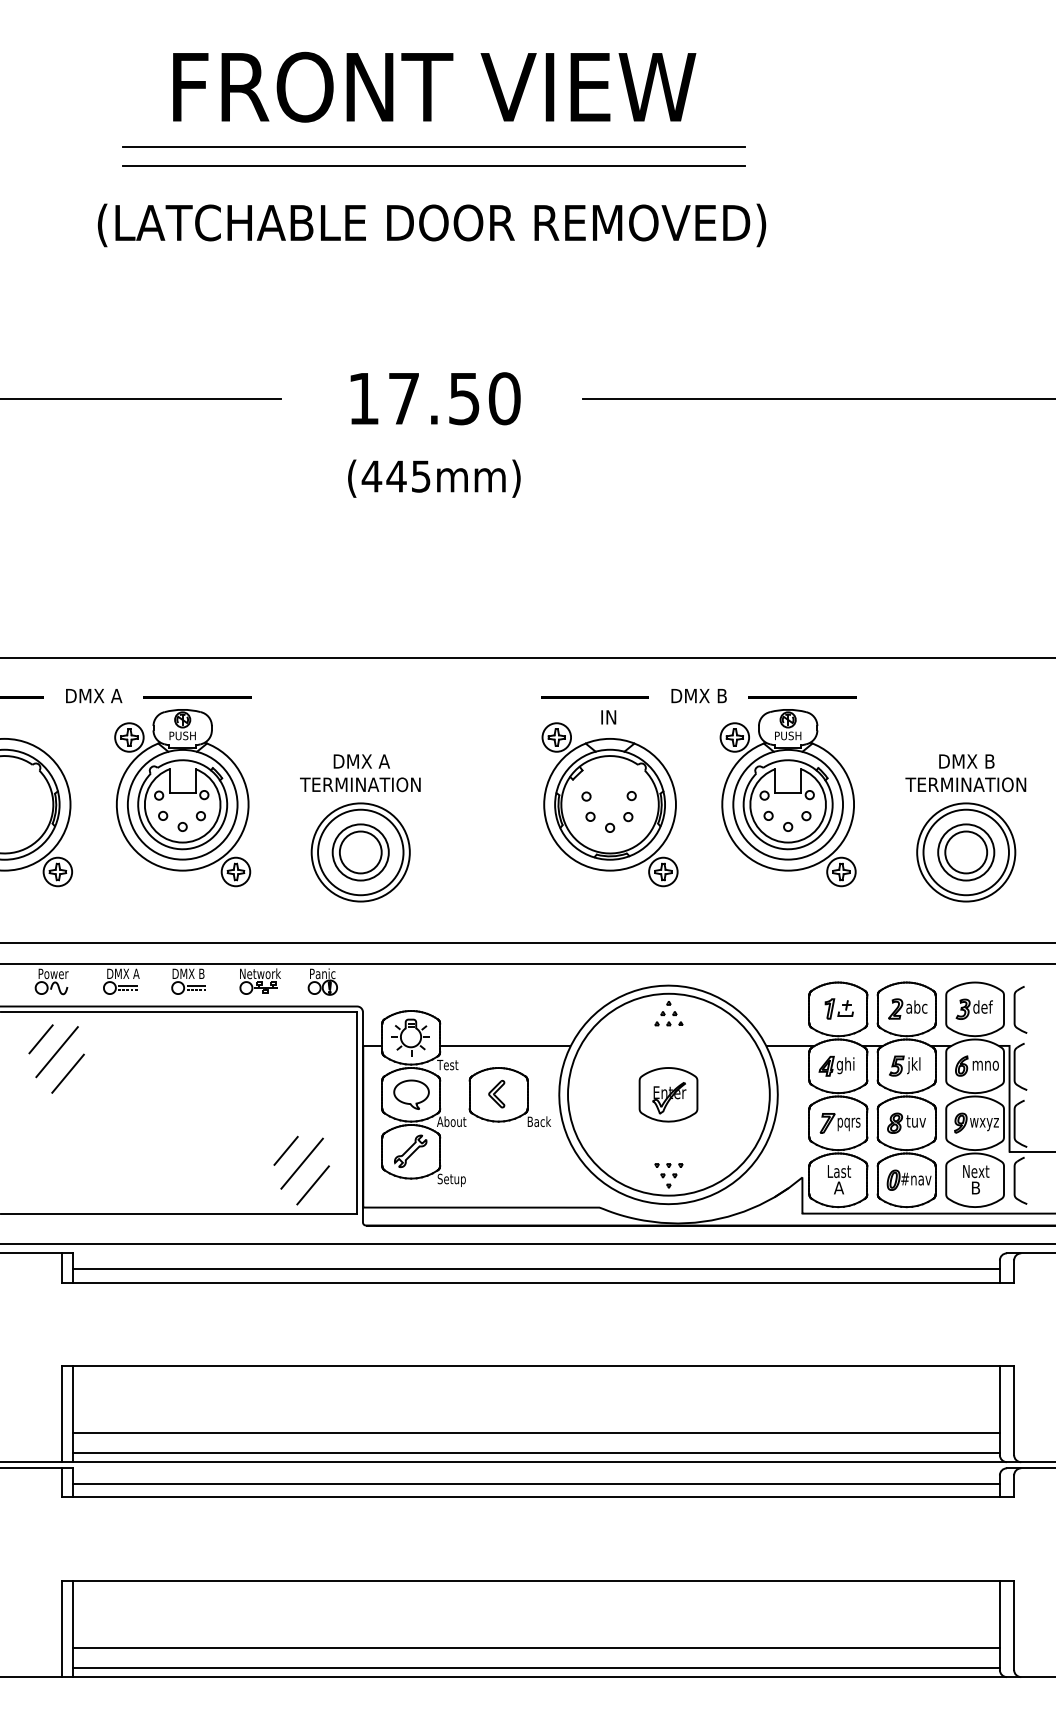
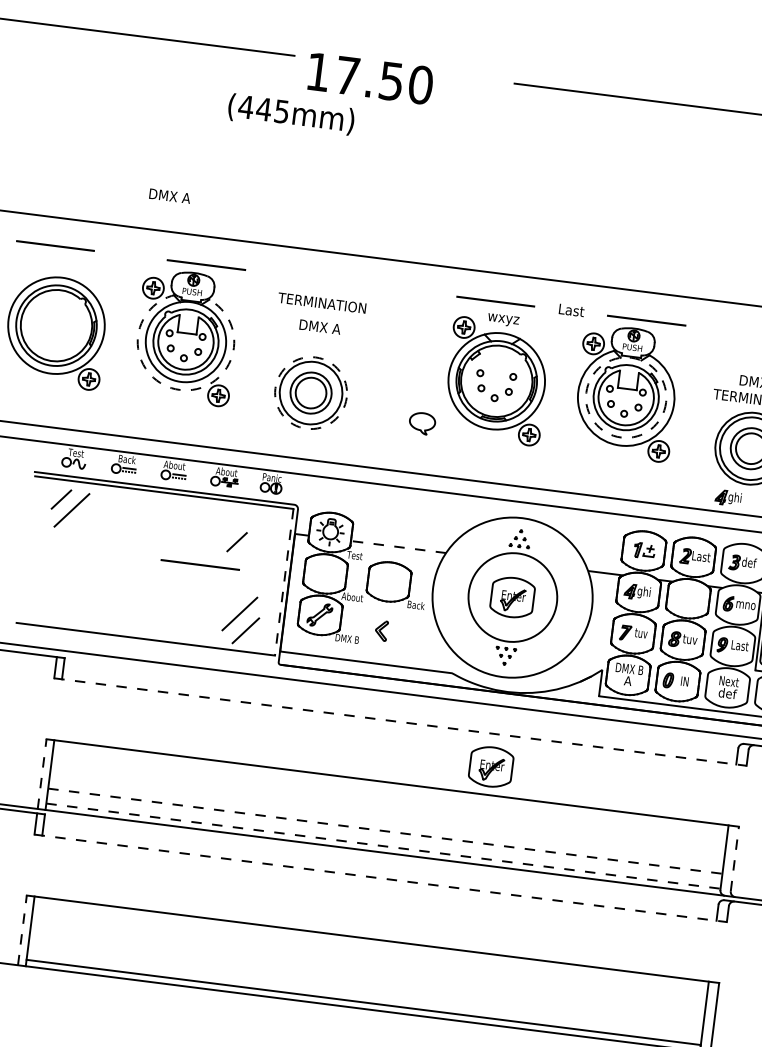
text: (435, 398) -> (370, 78), moved
text: (434, 478) -> (291, 114), moved
text: (94, 696) -> (170, 196), moved
text: (698, 696) -> (570, 310), DMX B -> Last
text: (608, 719) -> (503, 319), IN -> wxyz
text: (360, 784) -> (322, 302), moved
circle: (788, 804) -> (626, 397), solid -> dashed
circle: (360, 852) -> (310, 393), solid -> dashed
arc: (182, 870) -> (179, 389), solid -> dashed
part: (943, 922) -> (728, 497), added
text: (53, 973) -> (76, 452), Power -> Test
text: (123, 973) -> (127, 459), DMX A -> Back
text: (188, 973) -> (174, 465), DMX B -> About
text: (260, 973) -> (227, 471), Network -> About
text: (917, 1006) -> (701, 556), abc -> Last
line: (504, 1045) -> (397, 546), solid -> dashed
part: (904, 1065) -> (686, 597), removed
line: (67, 1073) -> (77, 526), removed
part: (496, 1093) -> (381, 630), moved
part: (411, 1094) -> (422, 423), moved
circle: (668, 1094) -> (512, 597), size x0.6
line: (240, 1104) -> (200, 565), added
line: (356, 1113) -> (283, 582), solid -> dashed
text: (984, 1122) -> (739, 646), wxyz -> Last
text: (848, 1123) -> (640, 634), pqrs -> tuv
line: (285, 1150) -> (236, 541), moved
text: (838, 1171) -> (629, 668), Last -> DMX B
text: (916, 1178) -> (685, 681), #nav -> IN
text: (451, 1179) -> (347, 639), Setup -> DMX B
text: (976, 1187) -> (728, 693), B -> def
line: (535, 1268) -> (399, 711), removed
line: (538, 1282) -> (400, 722), solid -> dashed
part: (668, 1327) -> (491, 766), added
line: (1014, 1410) -> (735, 858), solid -> dashed
line: (61, 1414) -> (41, 774), solid -> dashed
line: (536, 1432) -> (385, 830), solid -> dashed
line: (536, 1453) -> (383, 846), solid -> dashed
line: (535, 1483) -> (380, 867), removed
line: (538, 1497) -> (381, 878), solid -> dashed
line: (61, 1629) -> (22, 930), solid -> dashed
line: (535, 1647) -> (365, 987), removed

